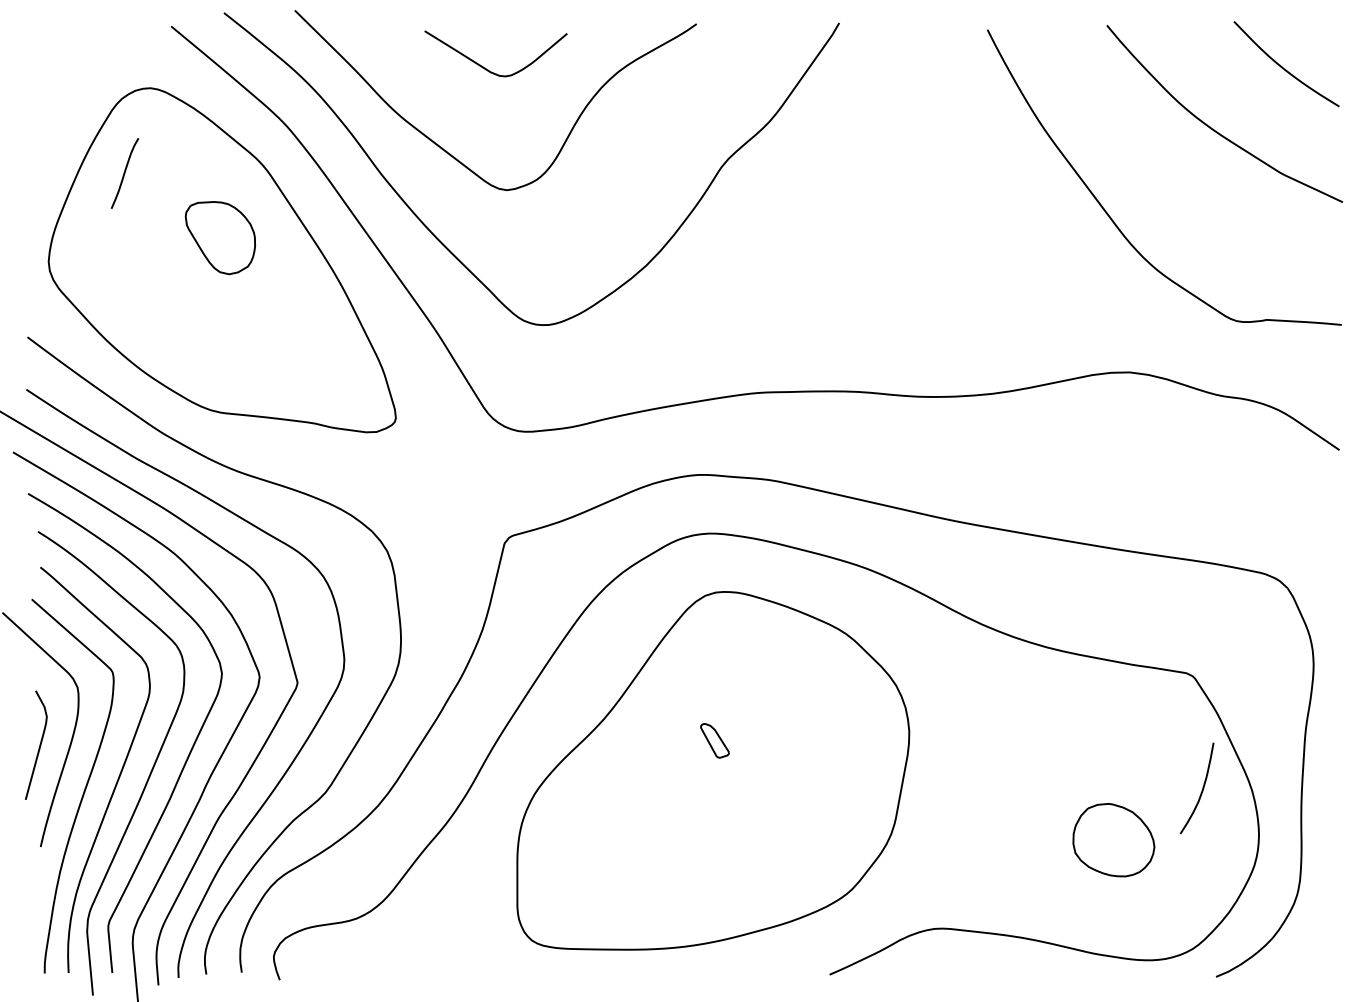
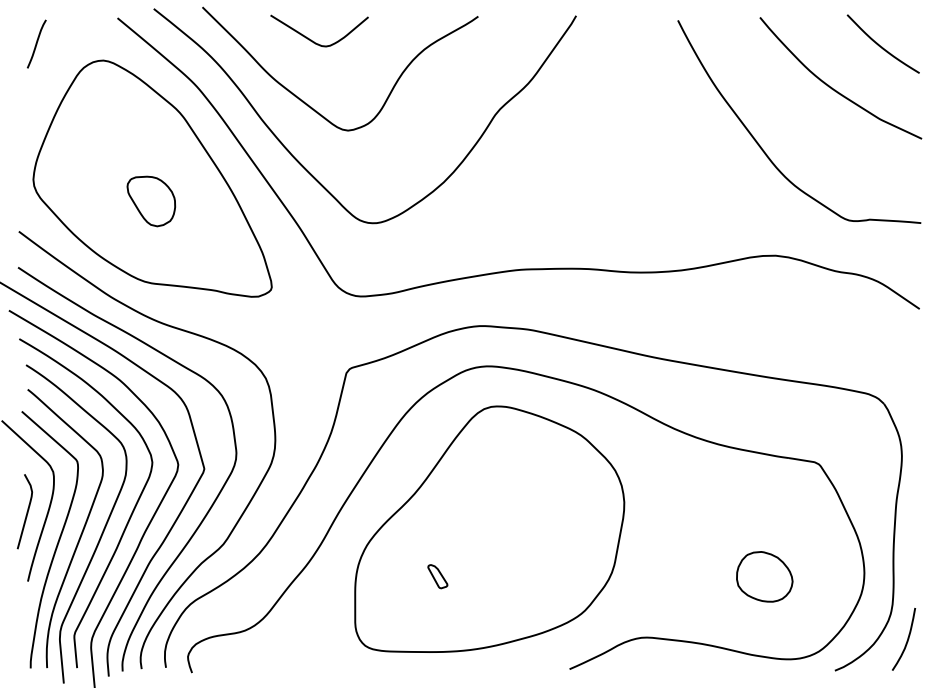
curve: (484, 66) -> (311, 39), moved
line: (124, 172) -> (36, 43), moved
part: (220, 238) -> (151, 201), moved
part: (714, 740) -> (437, 576), moved
curve: (1200, 790) -> (906, 640), moved

